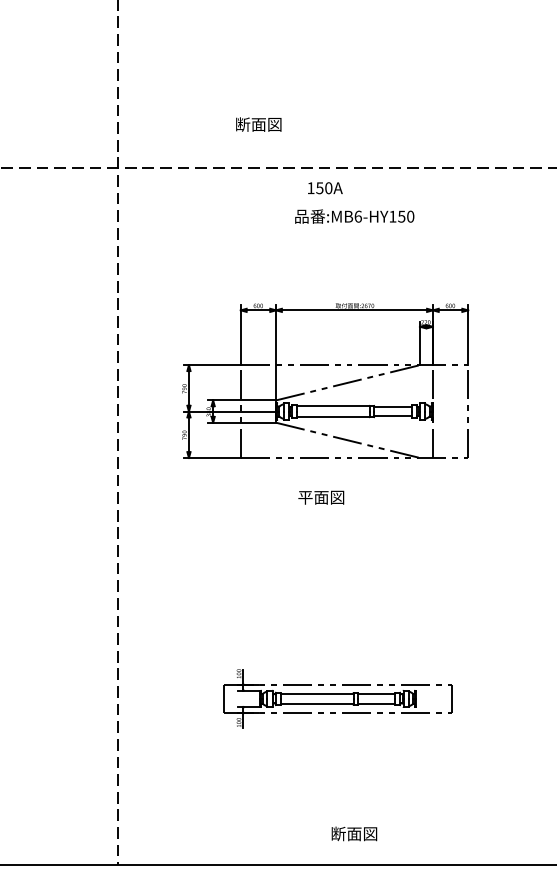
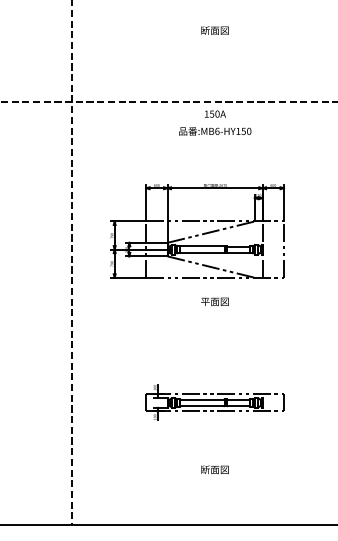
text: (257, 124) -> (214, 30), moved
text: (325, 187) -> (215, 113), moved
text: (320, 497) -> (214, 301), moved
part: (337, 698) -> (214, 402), moved
text: (353, 833) -> (214, 469), moved

